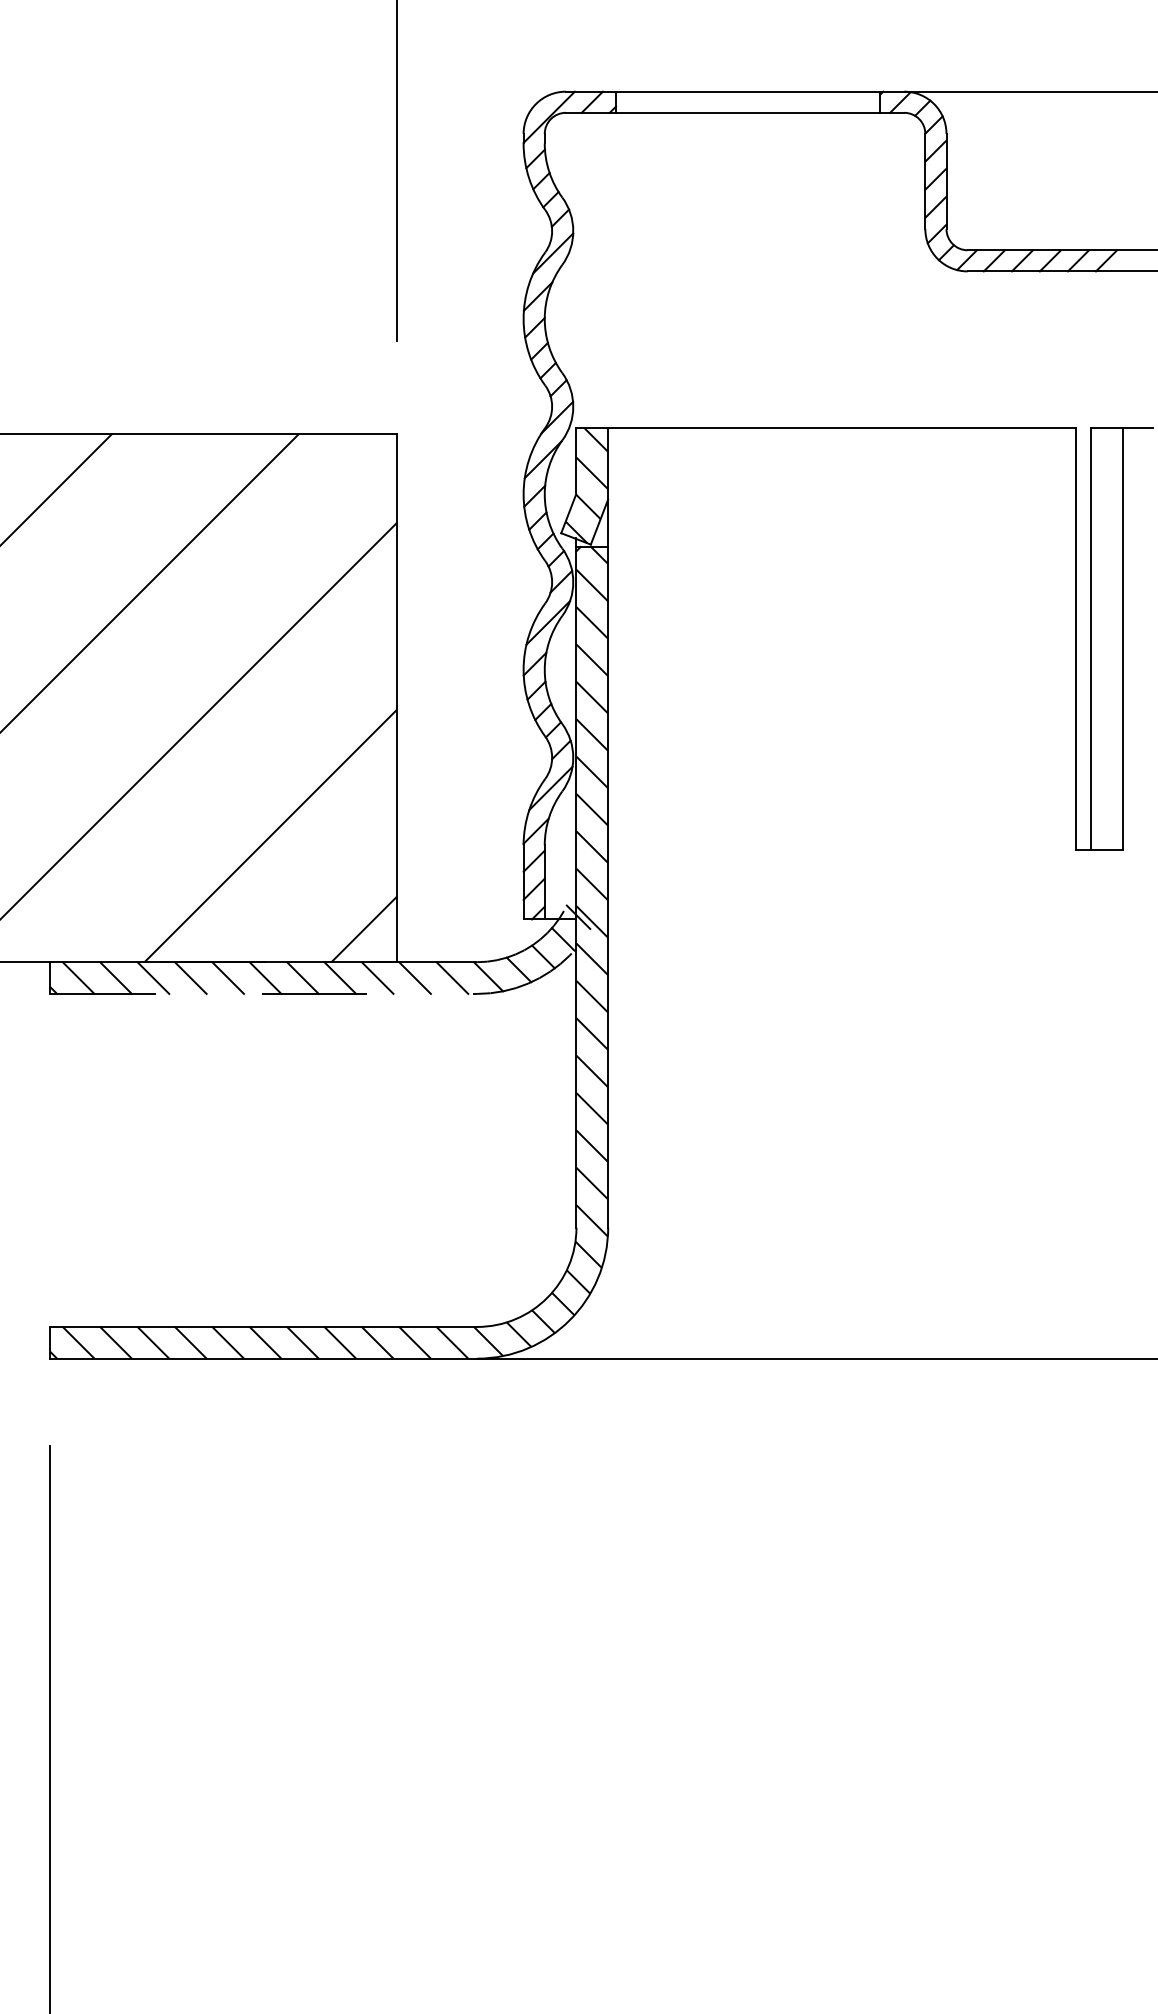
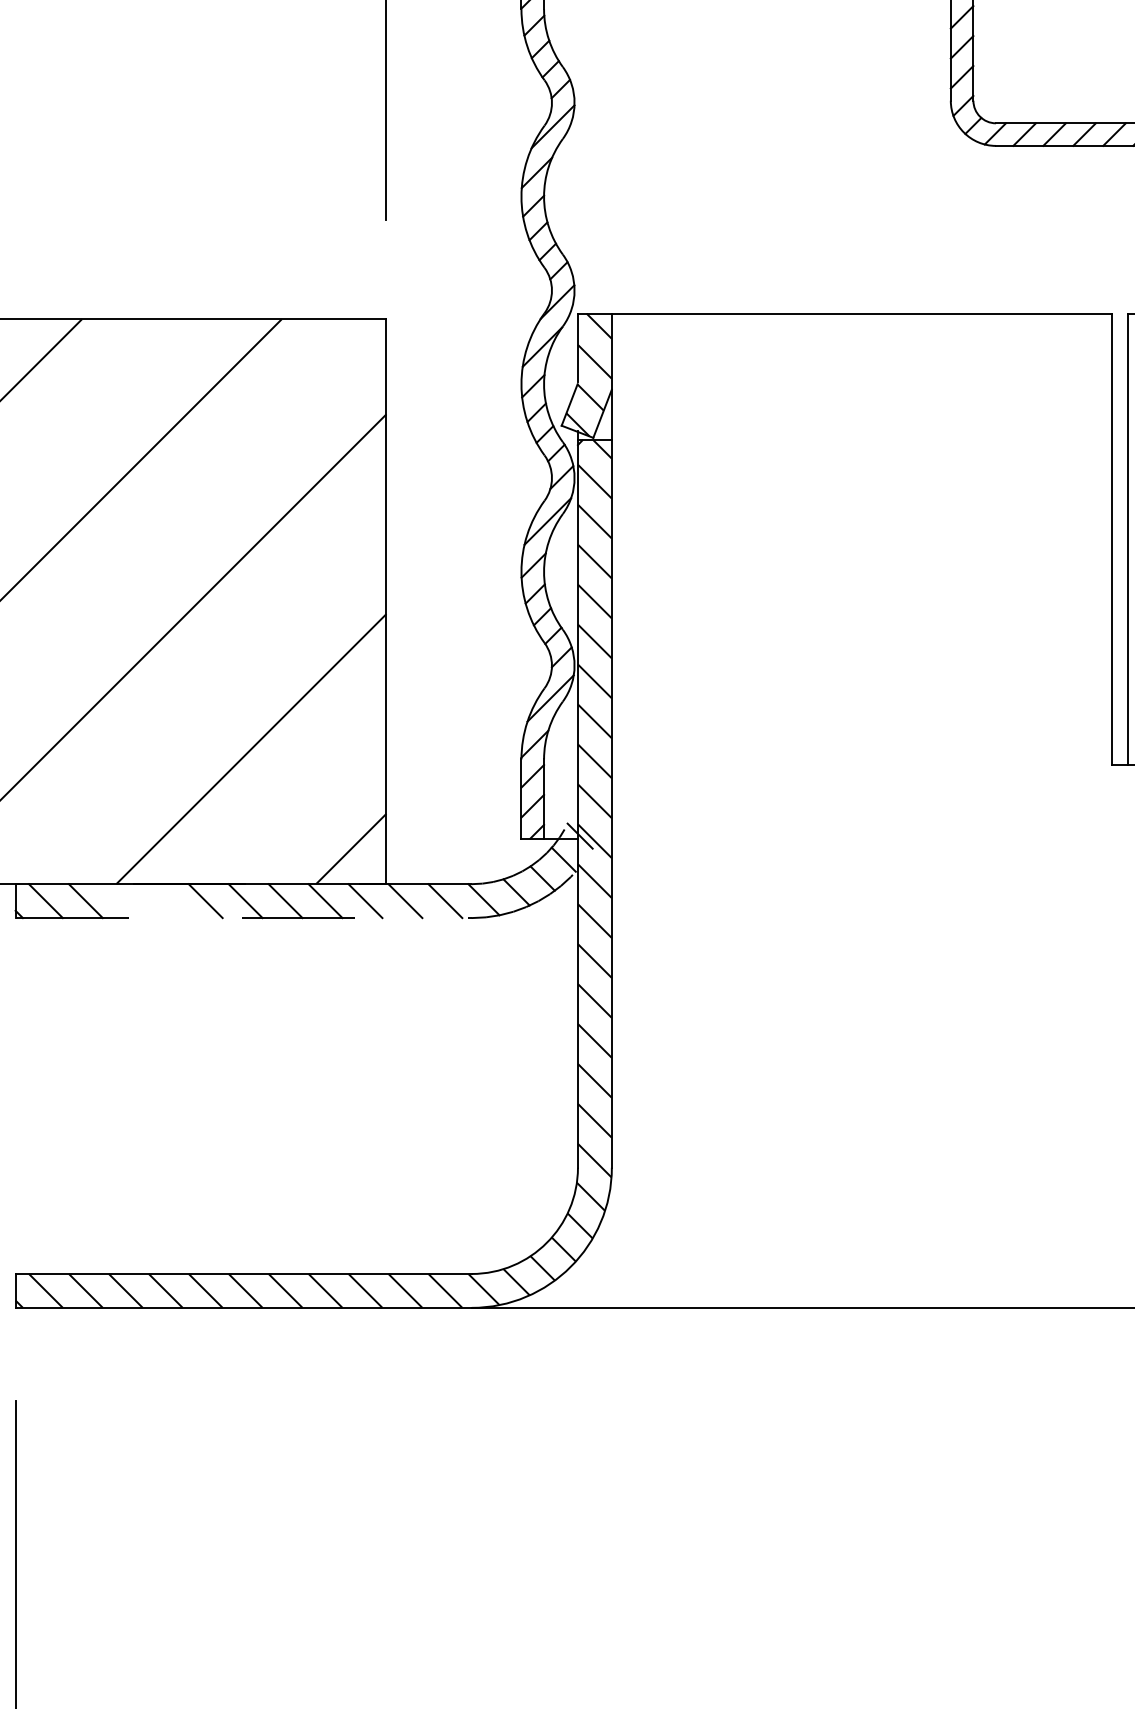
line: (153, 977) -> (125, 900), removed
line: (190, 977) -> (165, 900), removed

